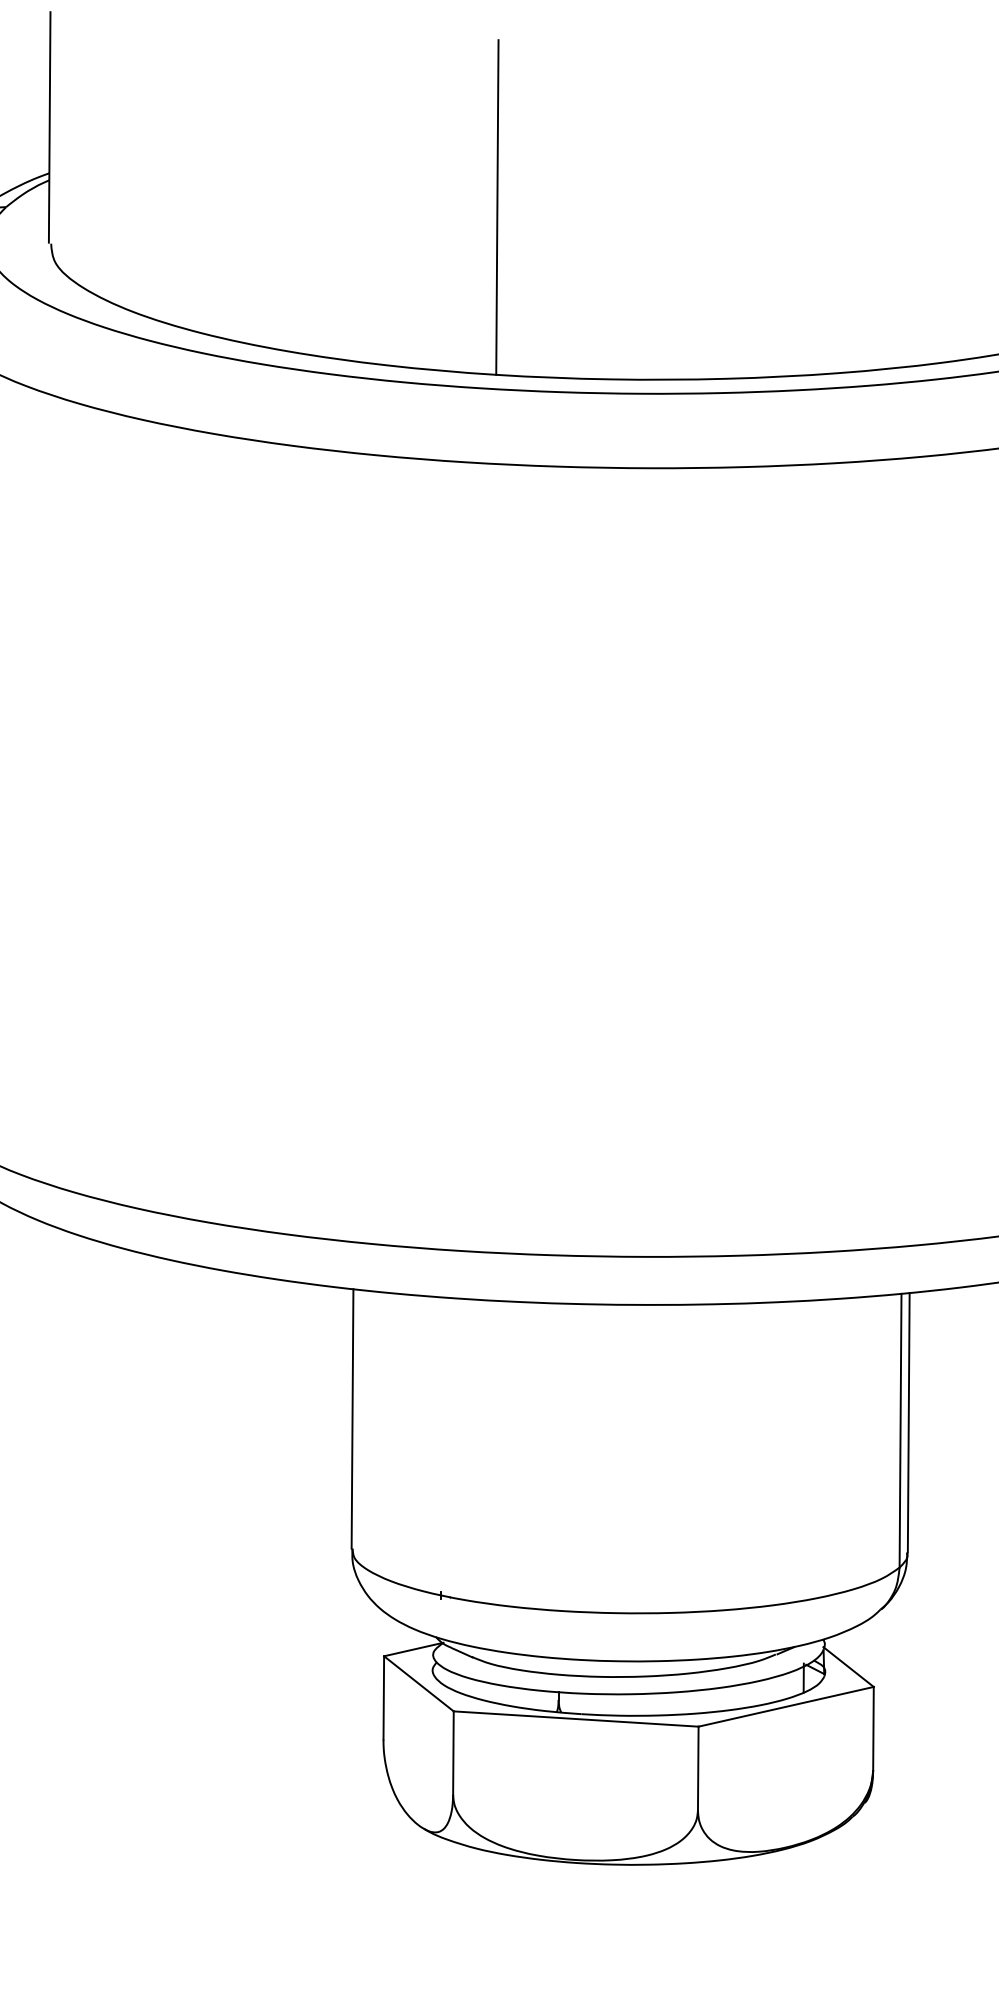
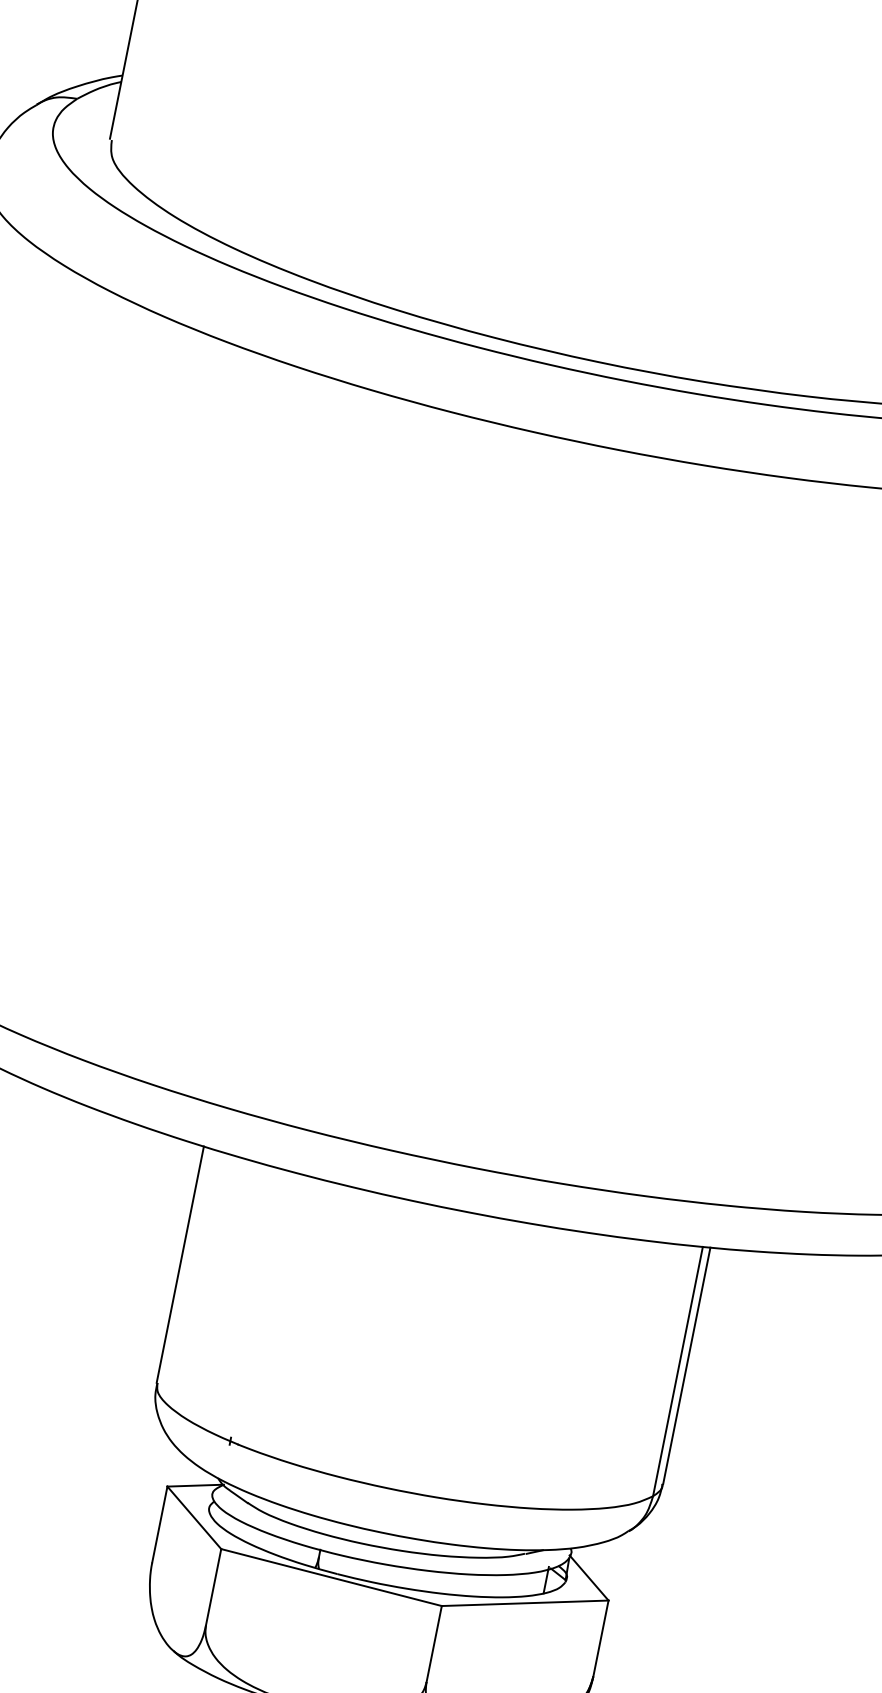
line: (497, 207) -> (525, 185), removed

